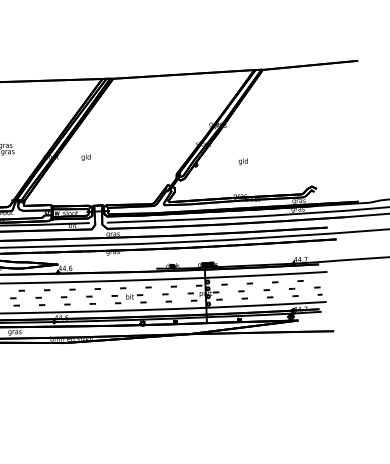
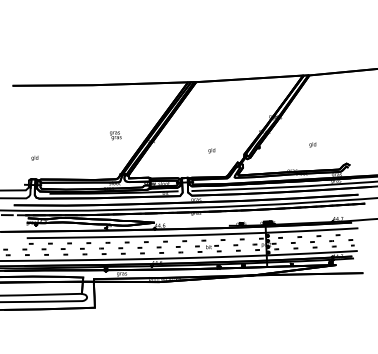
text: (85, 157) -> (211, 150), moved
text: (243, 161) -> (312, 144), moved

